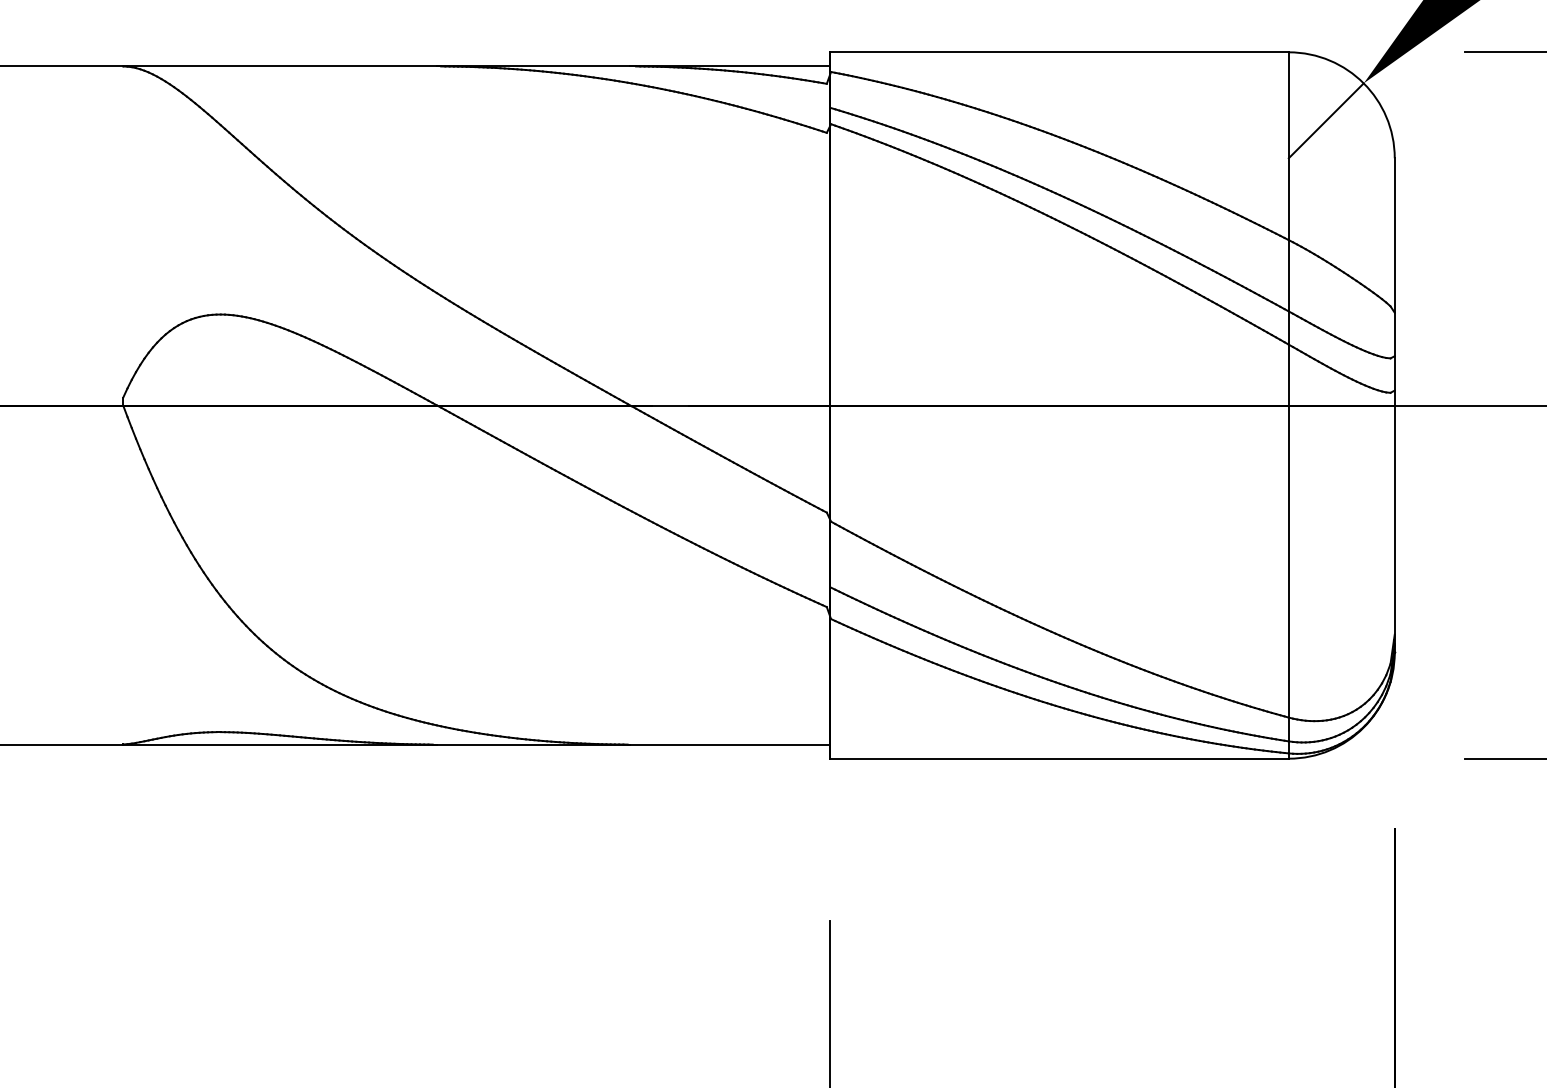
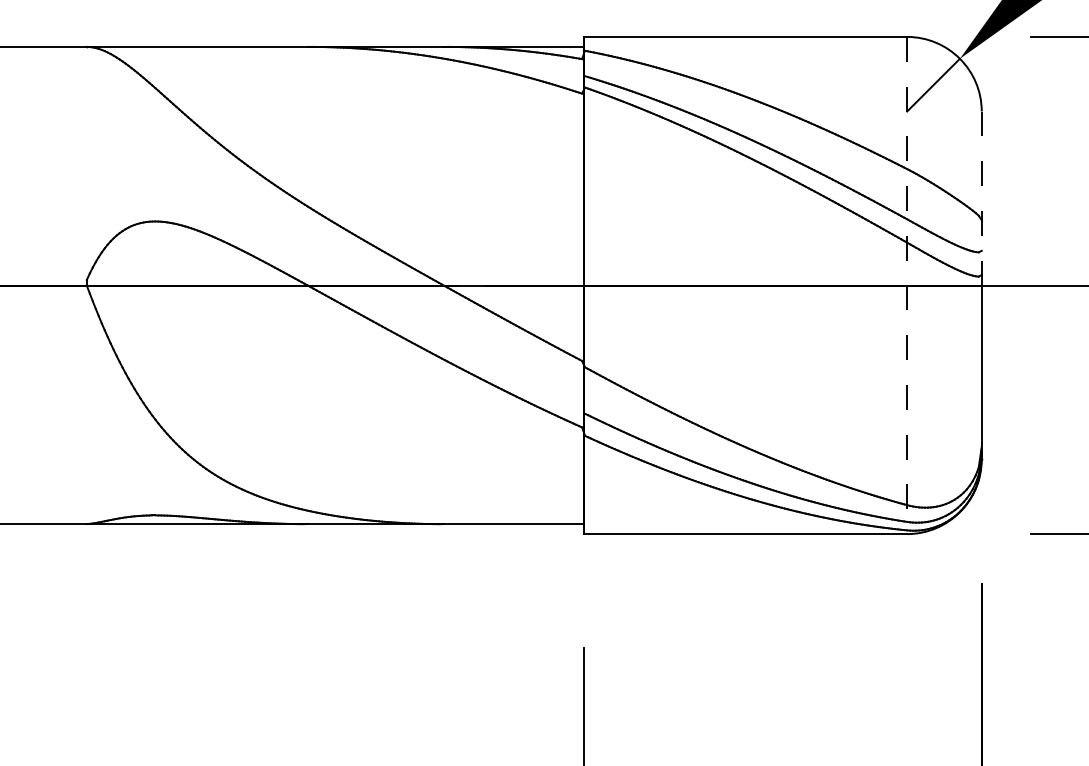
line: (1394, 281) -> (981, 198), solid -> dashed
line: (1289, 405) -> (907, 285), solid -> dashed

